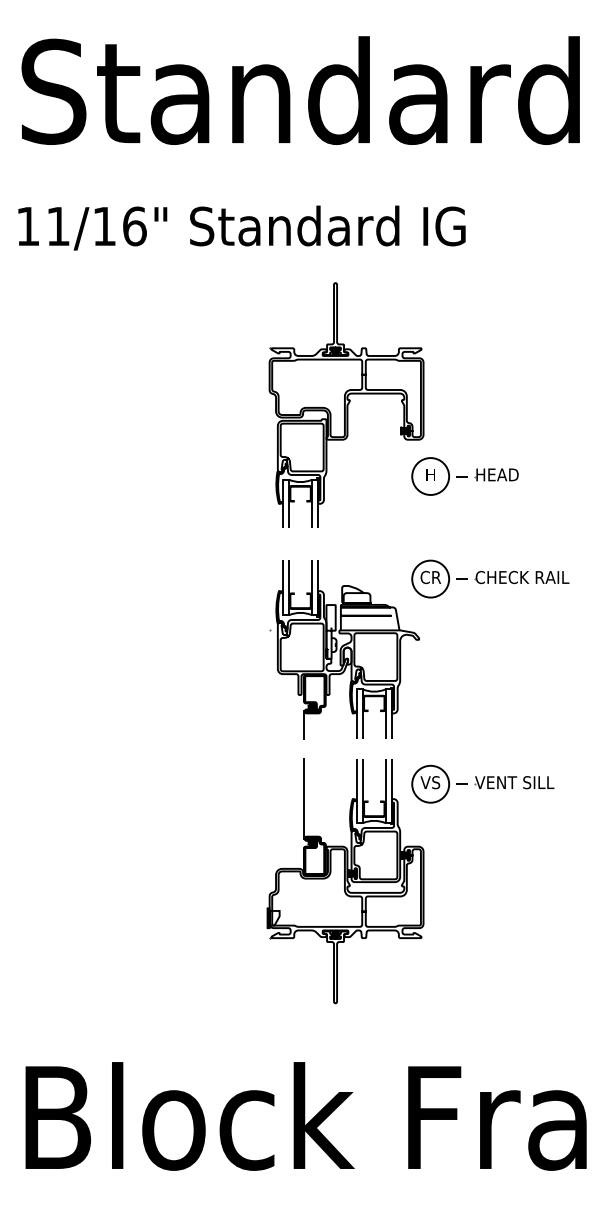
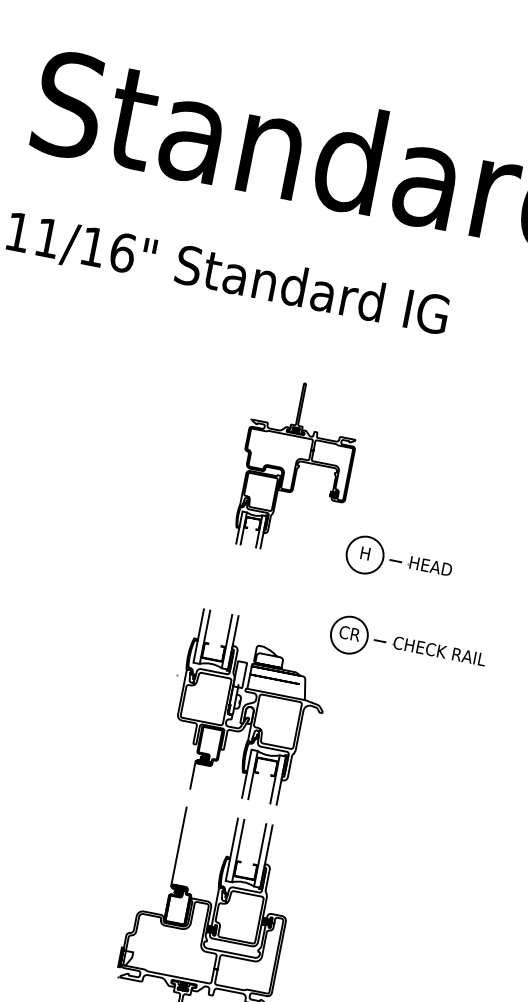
part: (346, 404) -> (296, 468), size x0.7
part: (490, 578) -> (408, 646), moved
part: (482, 783) -> (356, 866), removed

